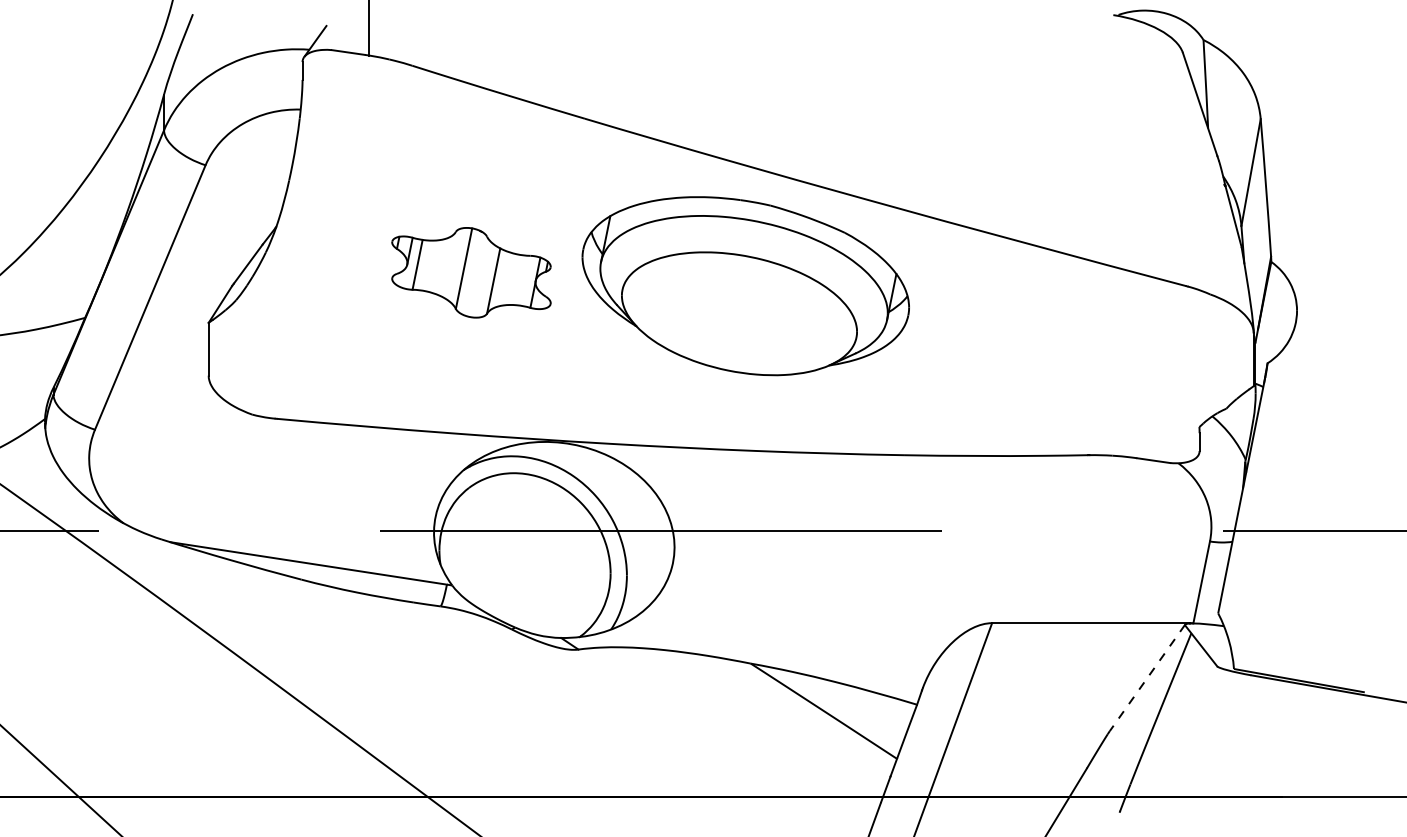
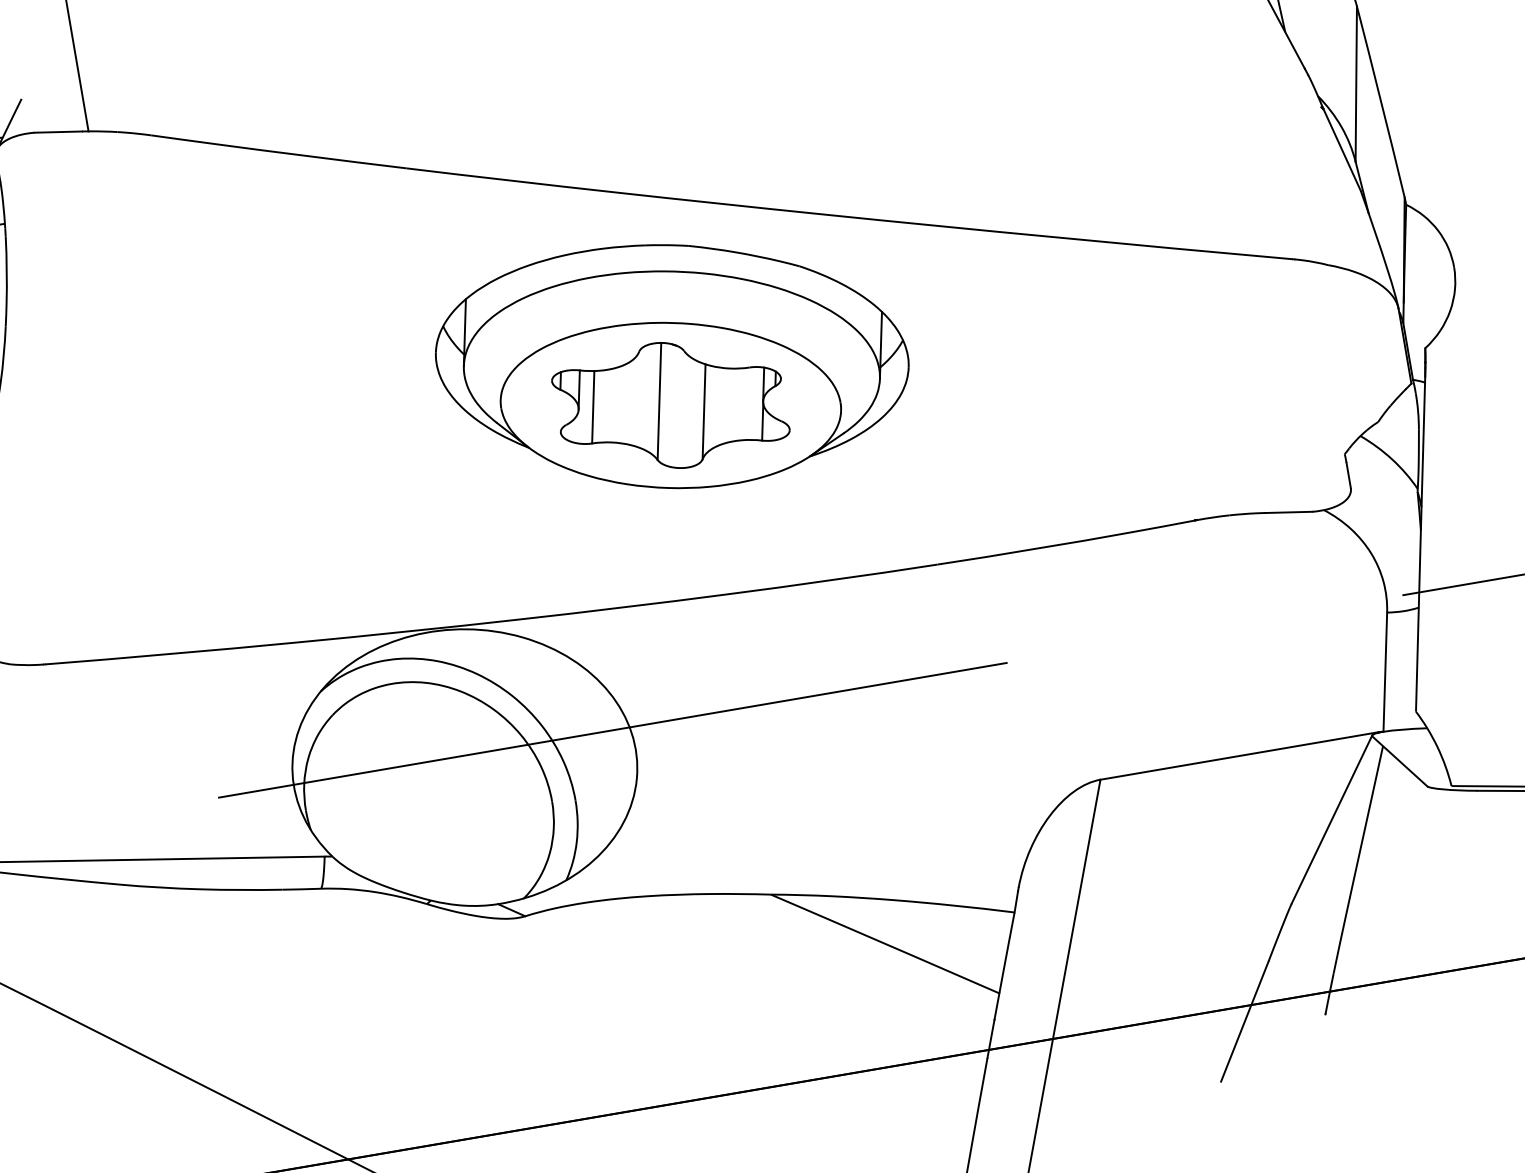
part: (471, 272) -> (670, 405), moved
line: (1147, 678) -> (1332, 820), dashed -> solid

